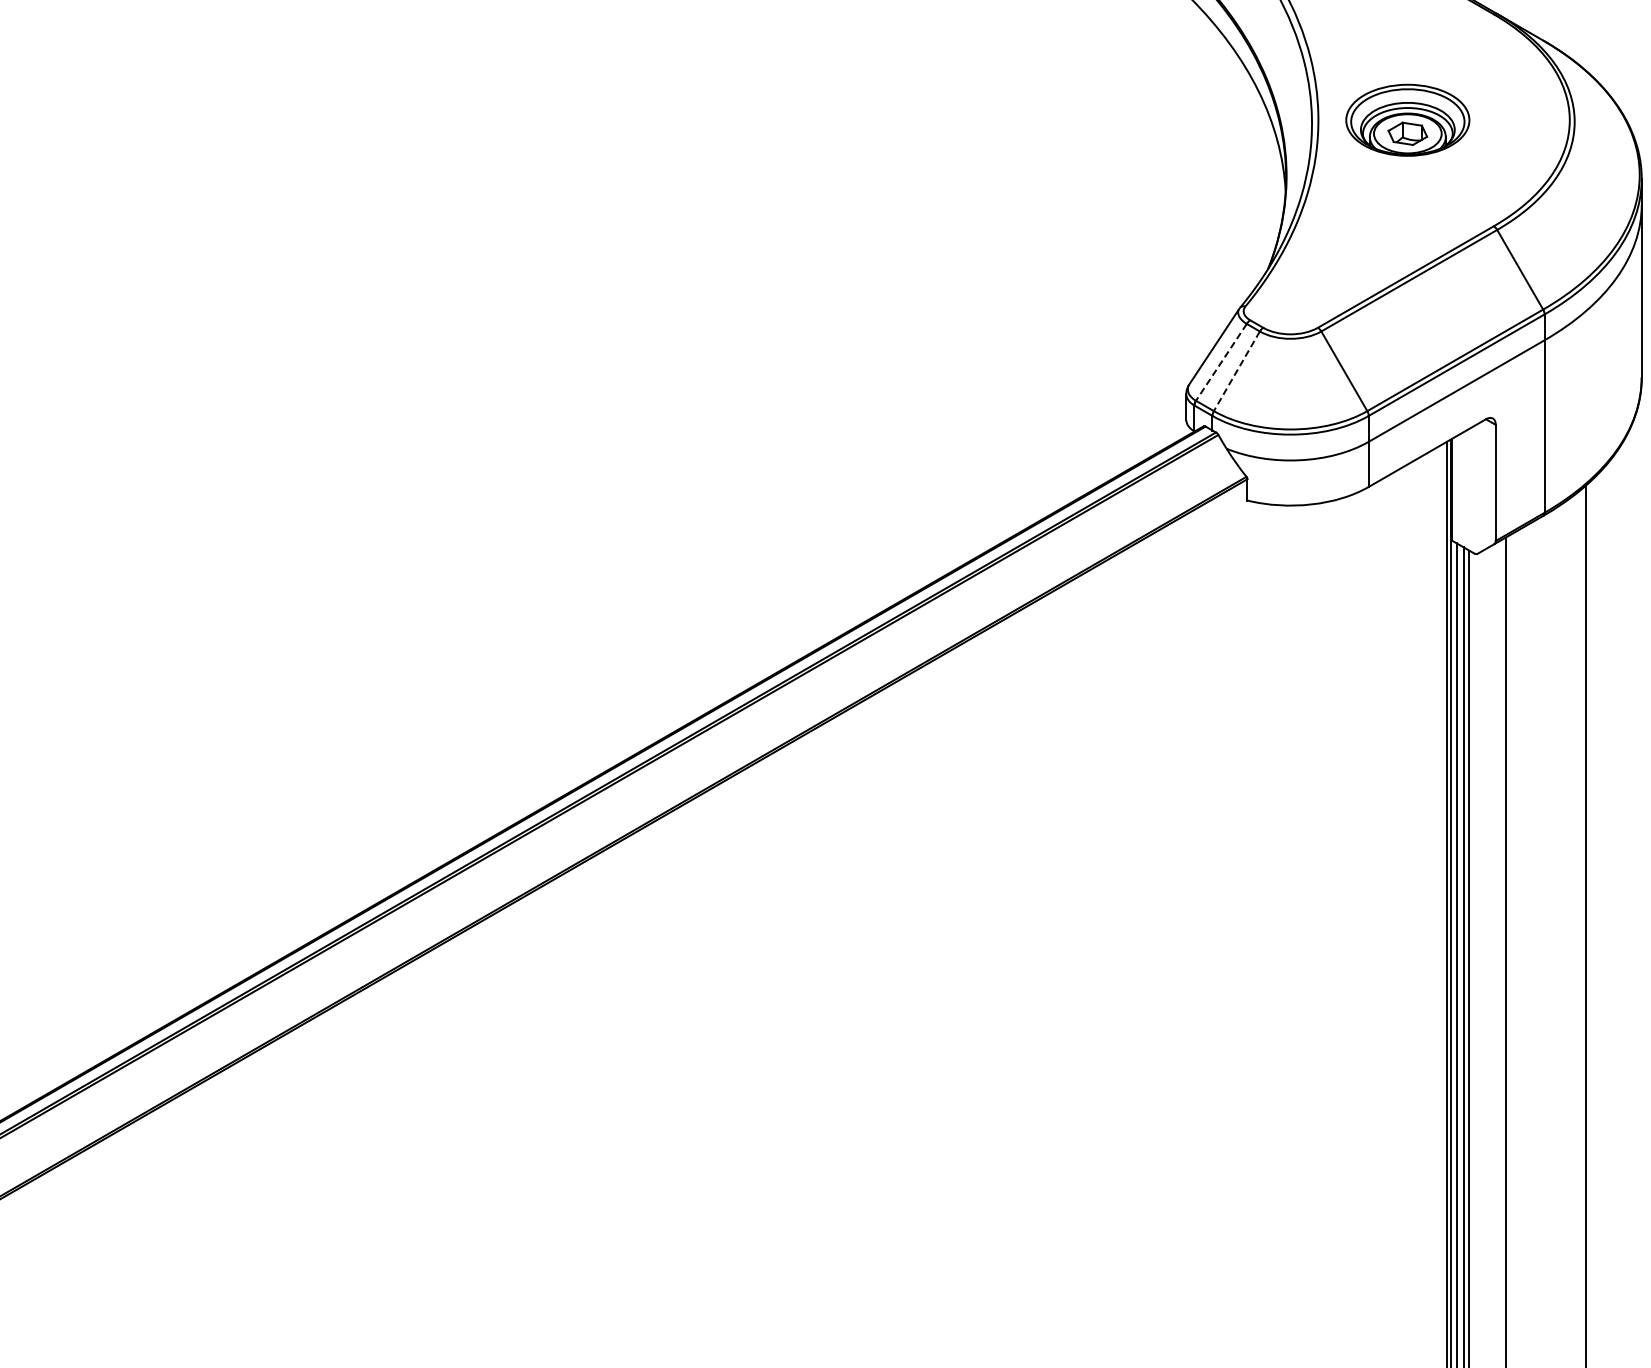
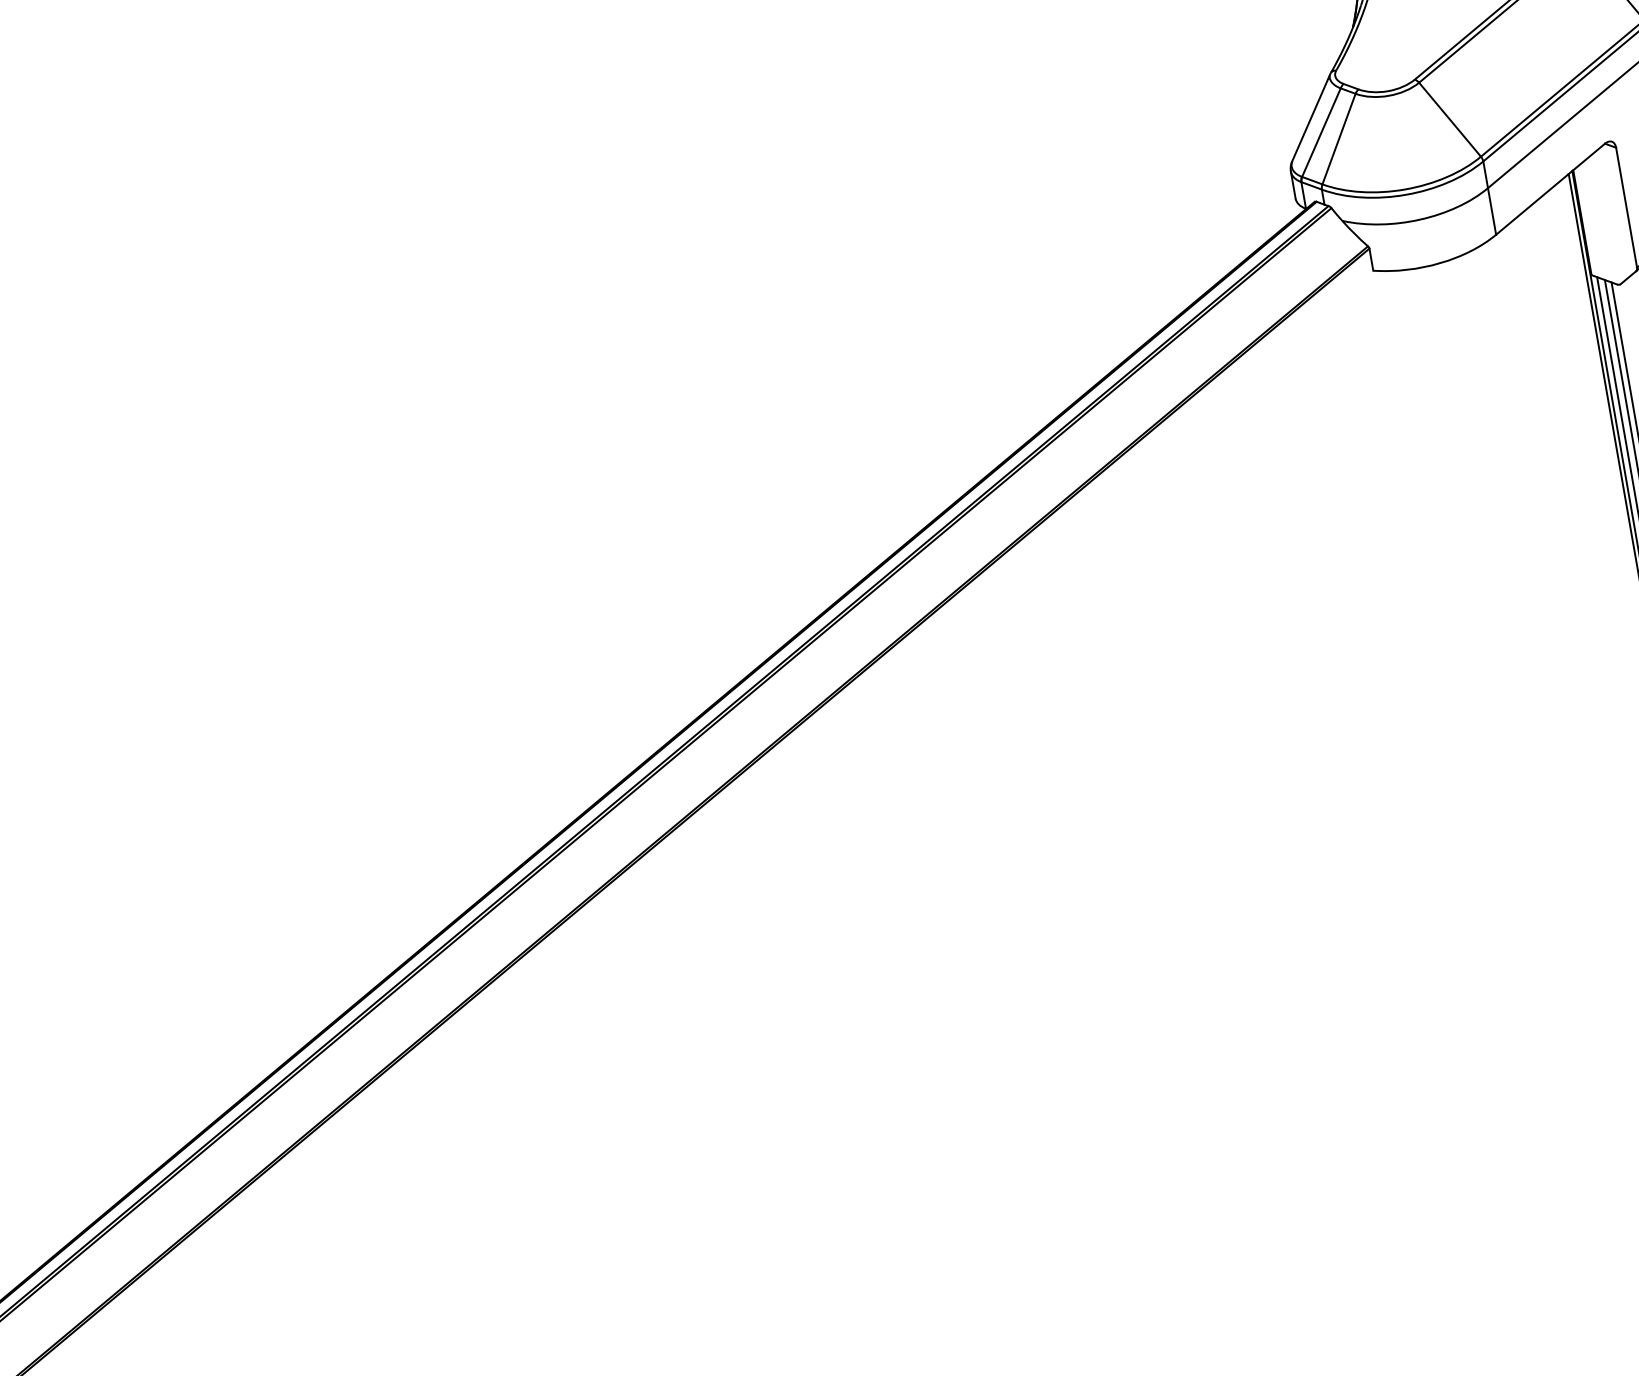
line: (1221, 362) -> (1321, 132), dashed -> solid
line: (1236, 371) -> (1338, 139), dashed -> solid

